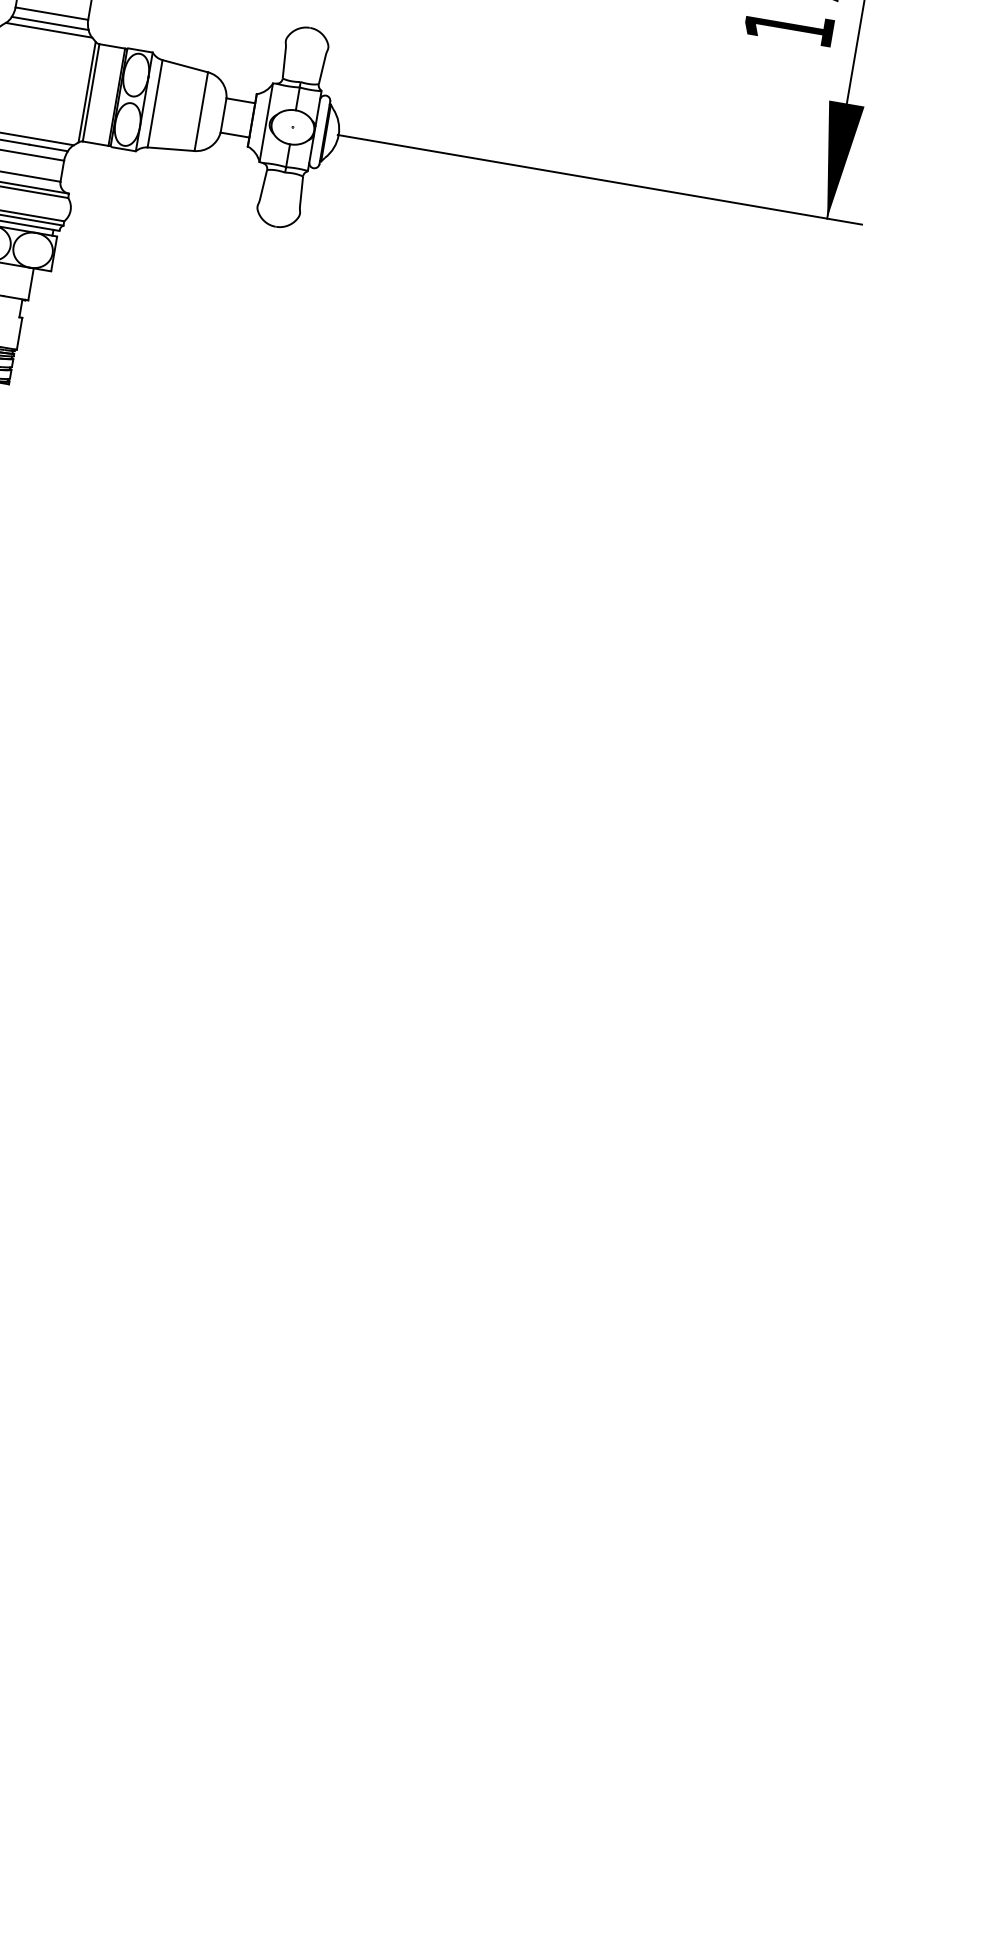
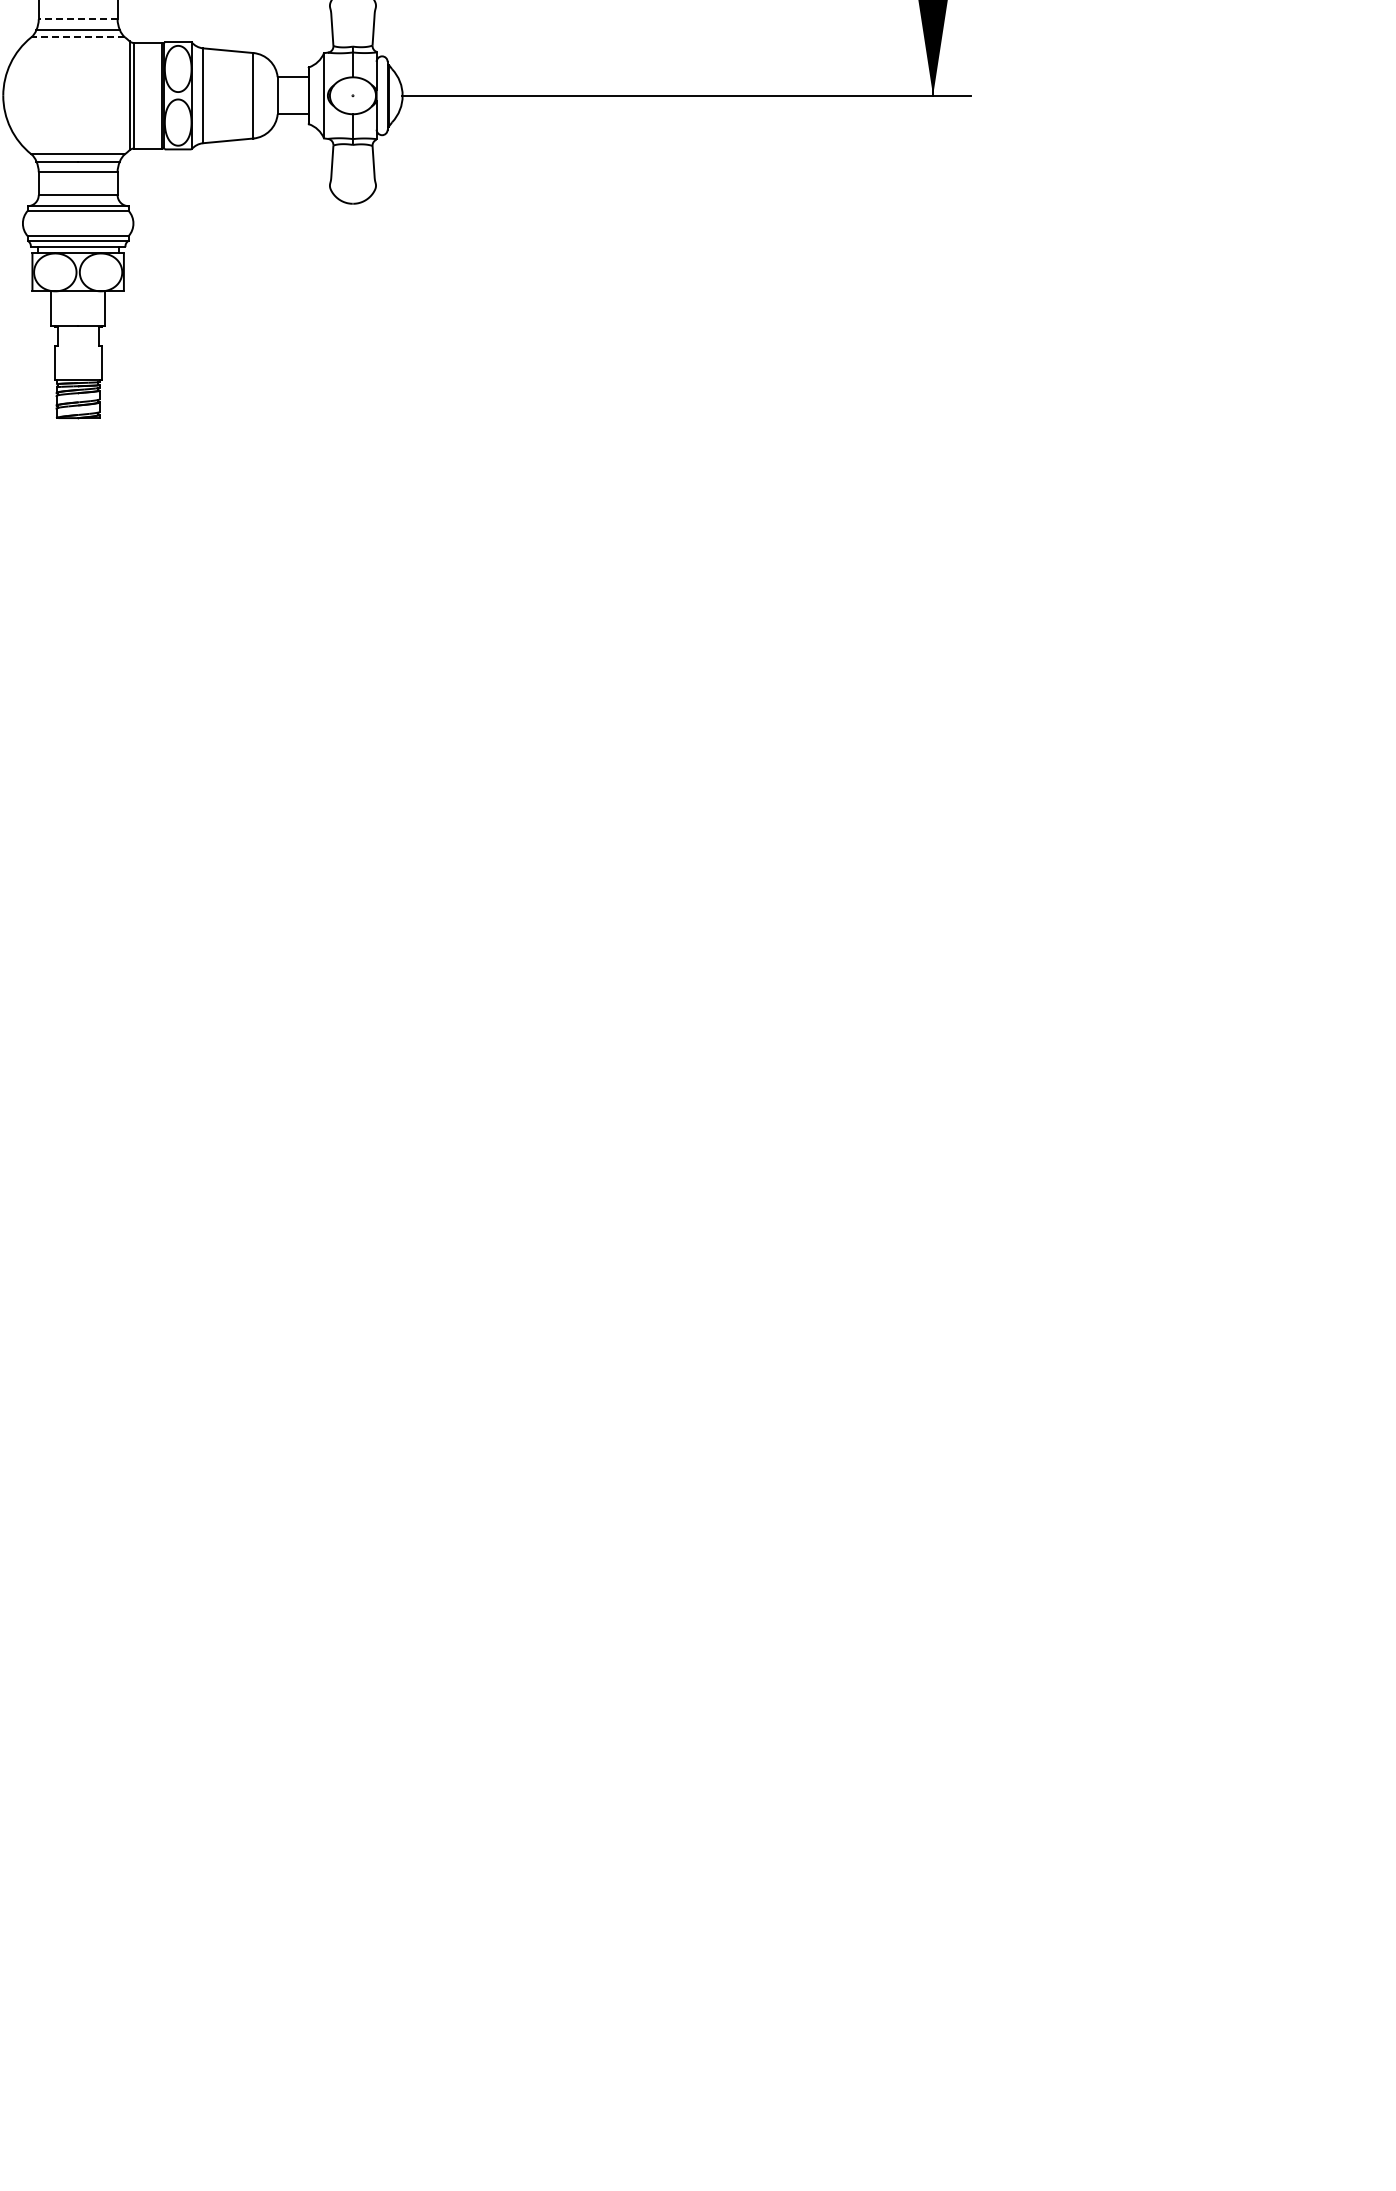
line: (51, 13) -> (77, 19), solid -> dashed
line: (49, 30) -> (78, 37), solid -> dashed

